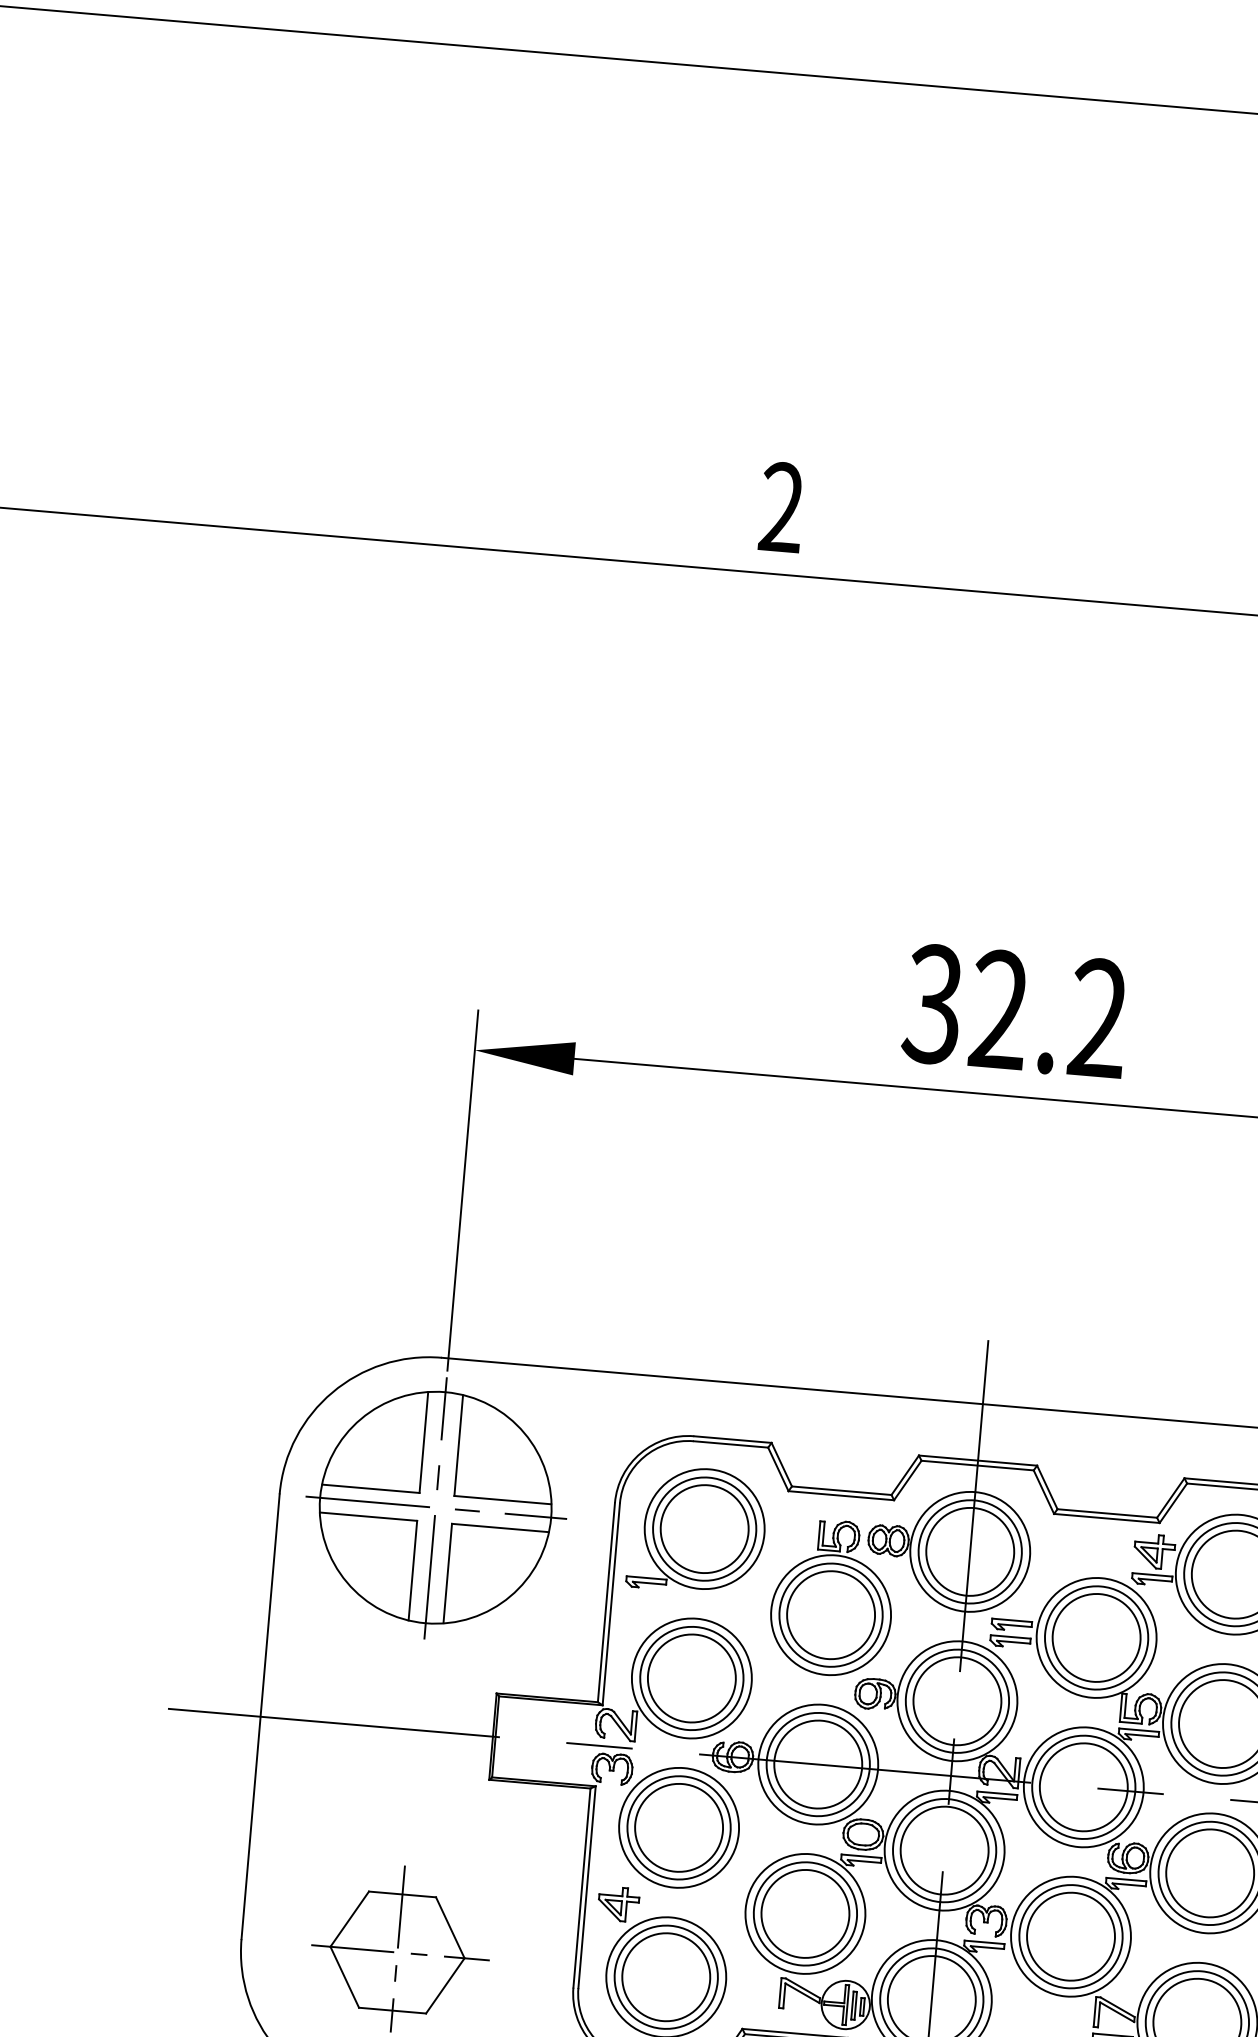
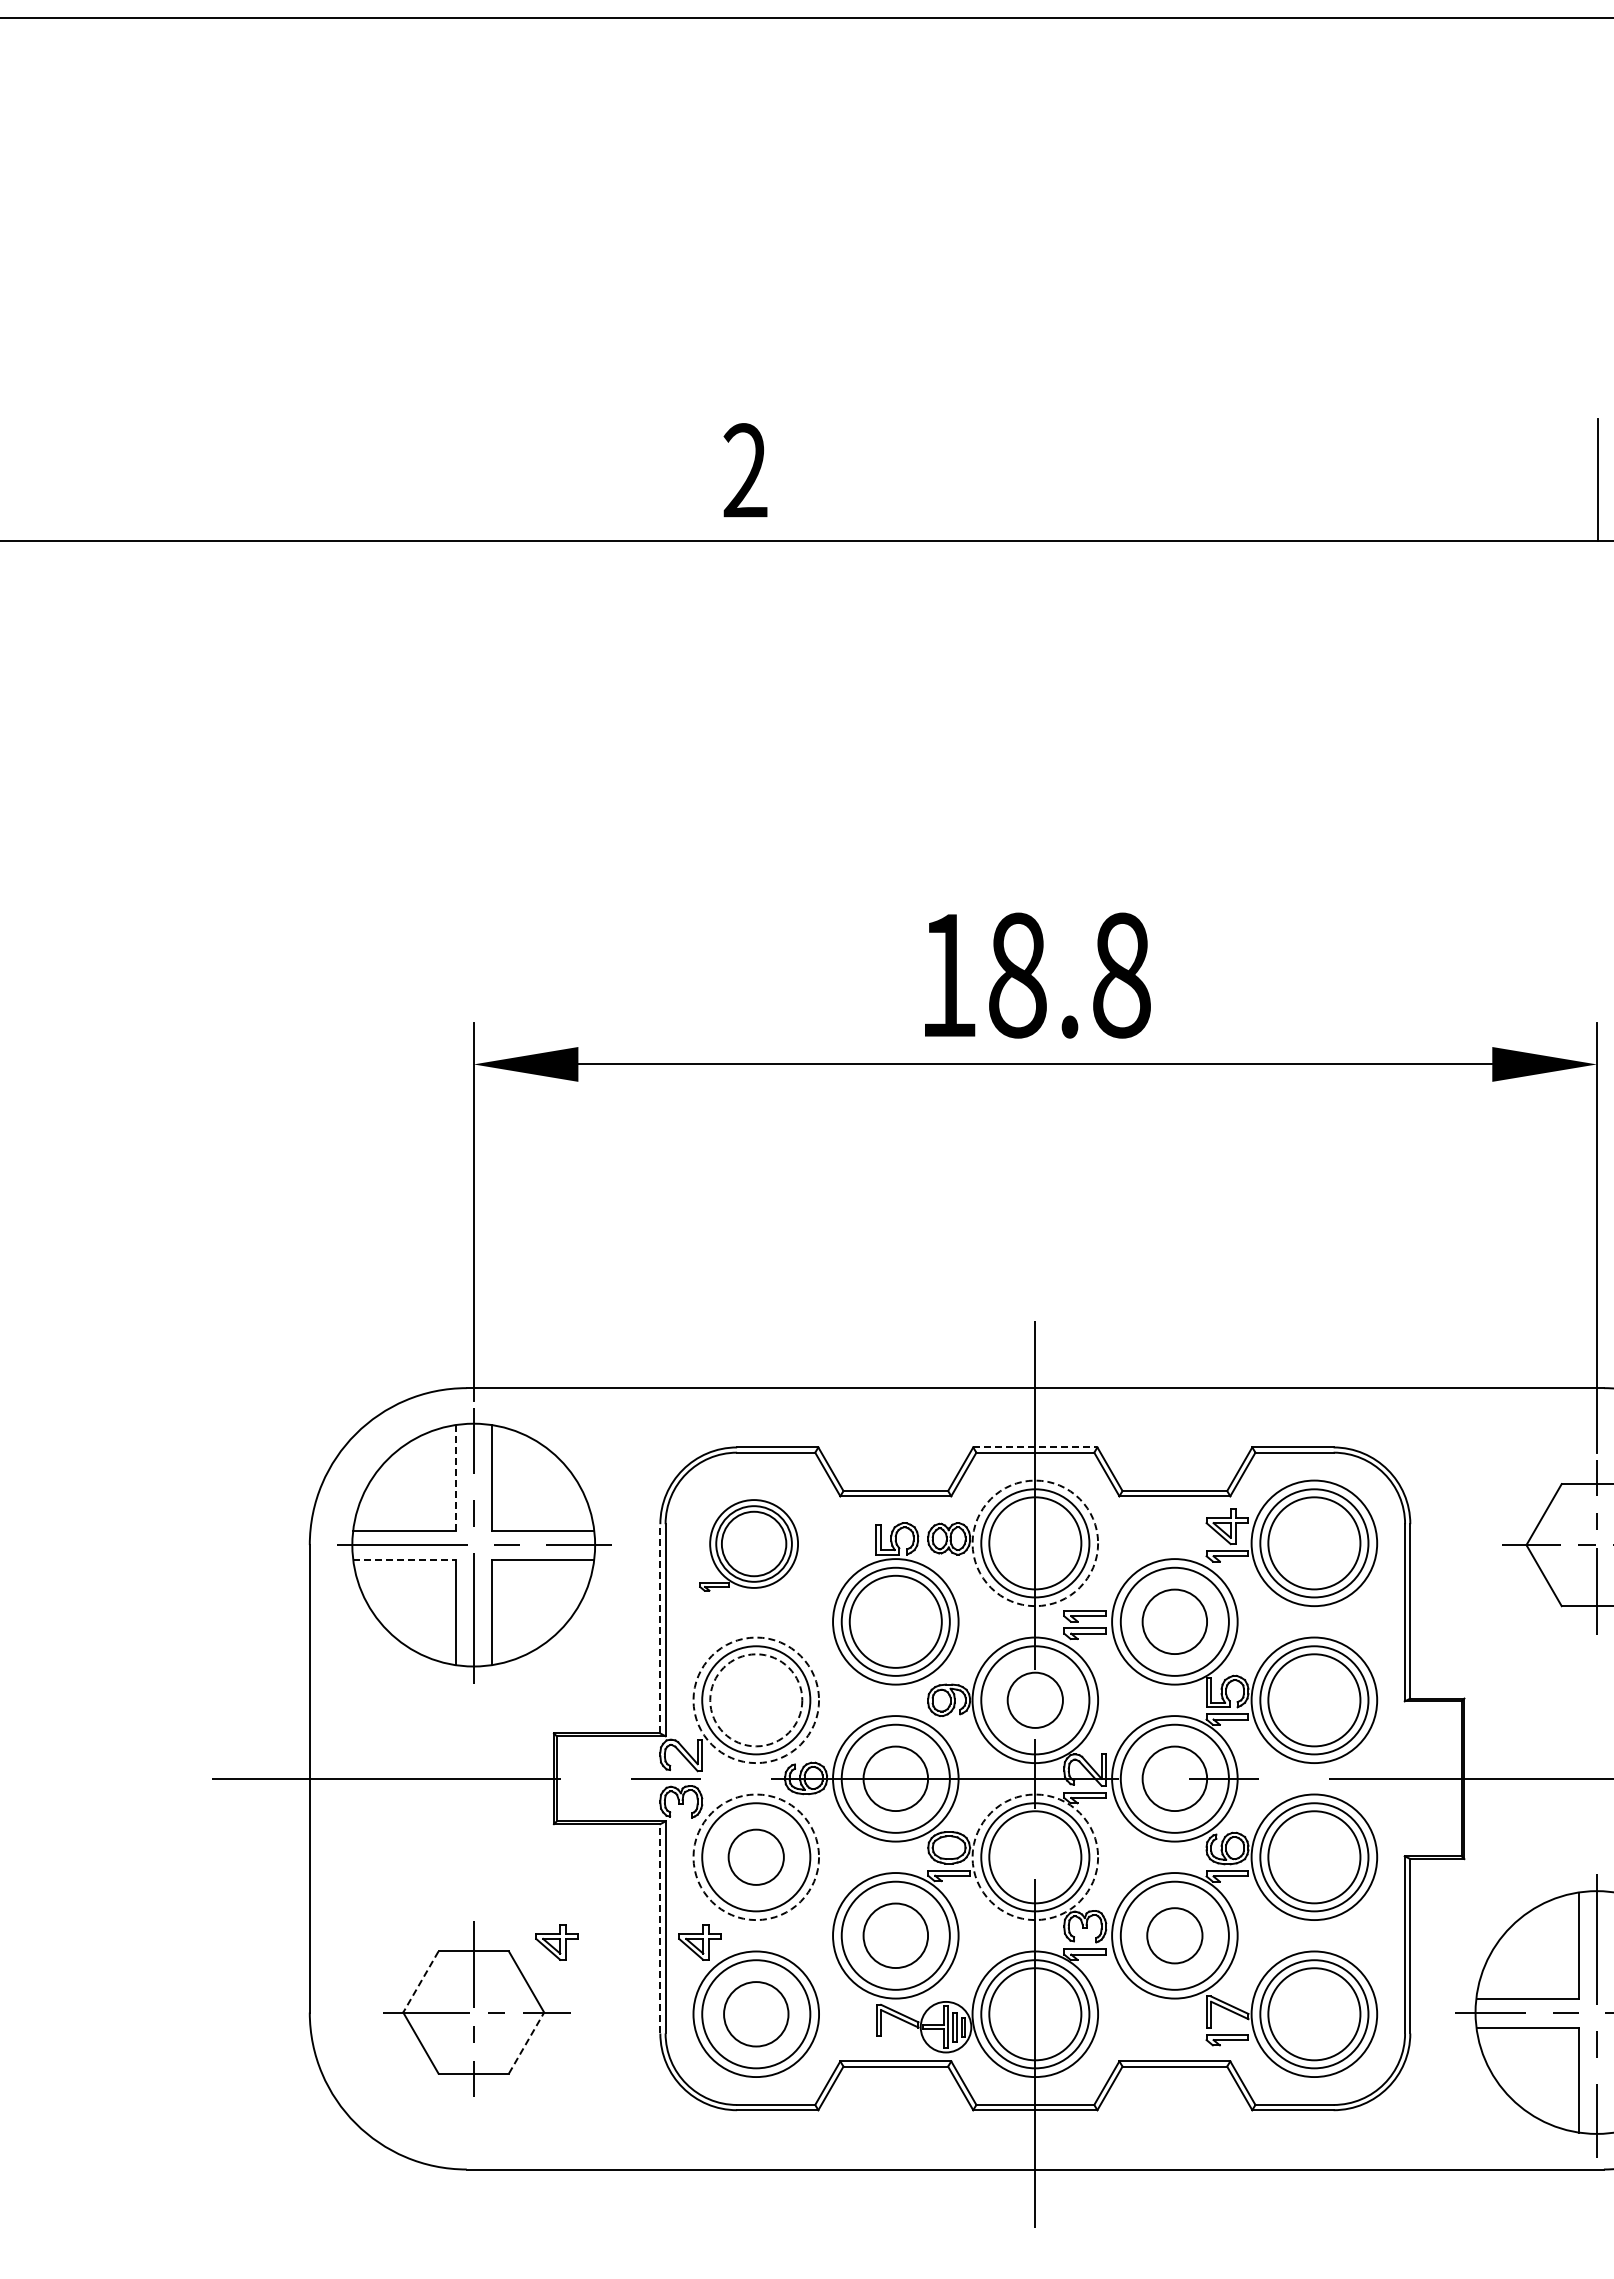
text: (1014, 1011) -> (1033, 975), 32.2 -> 18.8
line: (423, 1442) -> (455, 1478), solid -> dashed
line: (978, 1460) -> (1035, 1447), solid -> dashed
line: (368, 1516) -> (404, 1560), solid -> dashed
part: (697, 1530) -> (748, 1545), size x0.7
circle: (970, 1552) -> (1035, 1543), solid -> dashed
line: (606, 1602) -> (660, 1628), solid -> dashed
circle: (1096, 1637) -> (1174, 1621), size x0.7
circle: (692, 1678) -> (756, 1700), solid -> dashed
circle: (692, 1678) -> (756, 1700), solid -> dashed
circle: (957, 1701) -> (1035, 1700), size x0.6
circle: (817, 1764) -> (895, 1778), size x0.7
circle: (1083, 1786) -> (1174, 1778), size x0.7
circle: (679, 1828) -> (756, 1857), size x0.6
circle: (679, 1828) -> (756, 1857), solid -> dashed
circle: (944, 1850) -> (1035, 1857), solid -> dashed
line: (582, 1887) -> (660, 1928), solid -> dashed
part: (482, 1892) -> (556, 1942), added
circle: (805, 1913) -> (895, 1935), size x0.7
line: (349, 1919) -> (420, 1982), solid -> dashed
circle: (1070, 1936) -> (1174, 1935), size x0.6
circle: (666, 1977) -> (756, 2014), size x0.7
line: (445, 1985) -> (526, 2042), solid -> dashed

